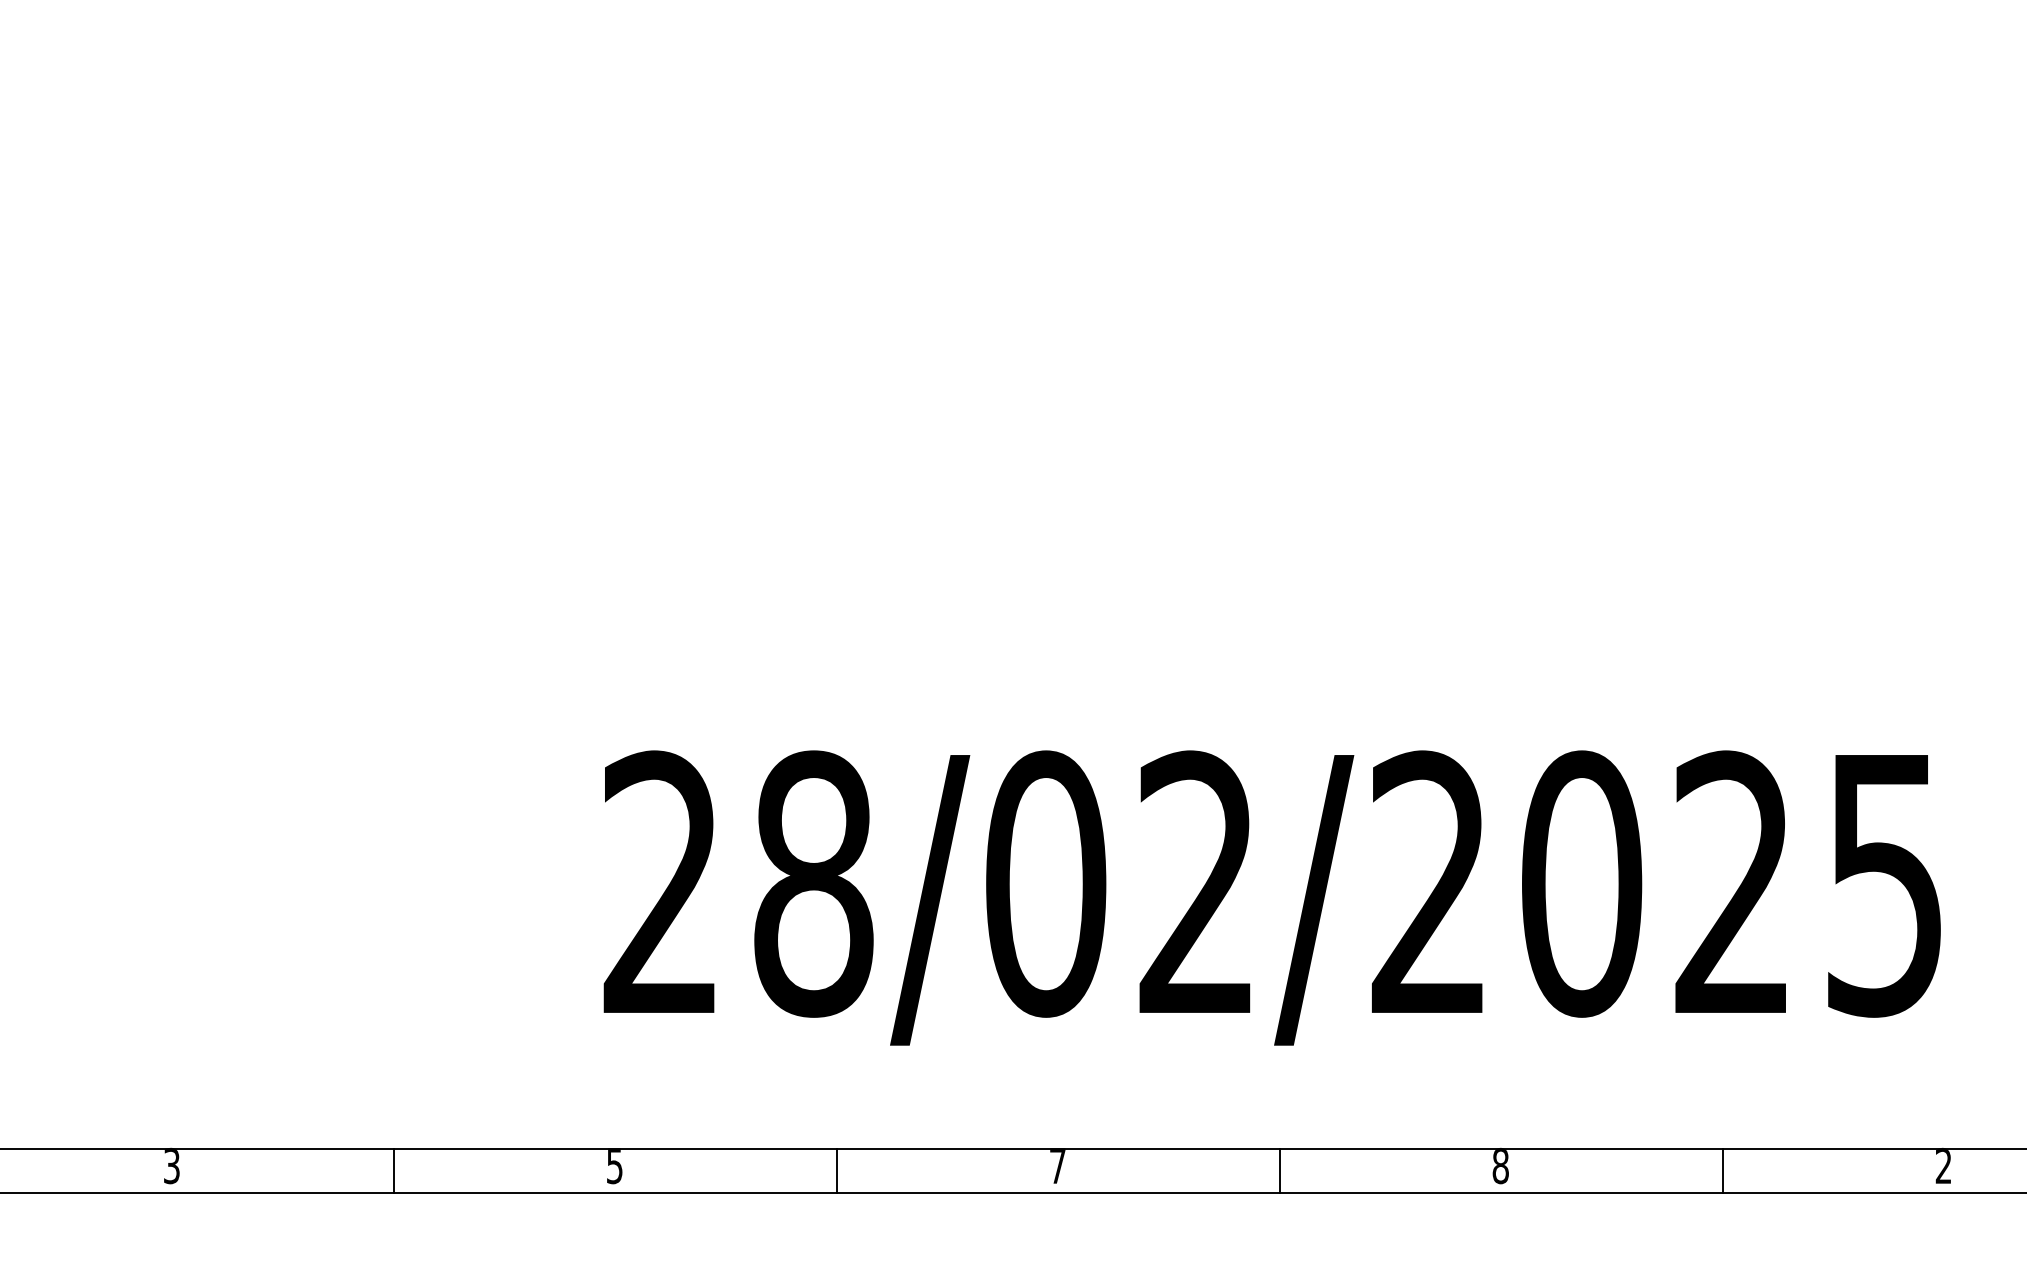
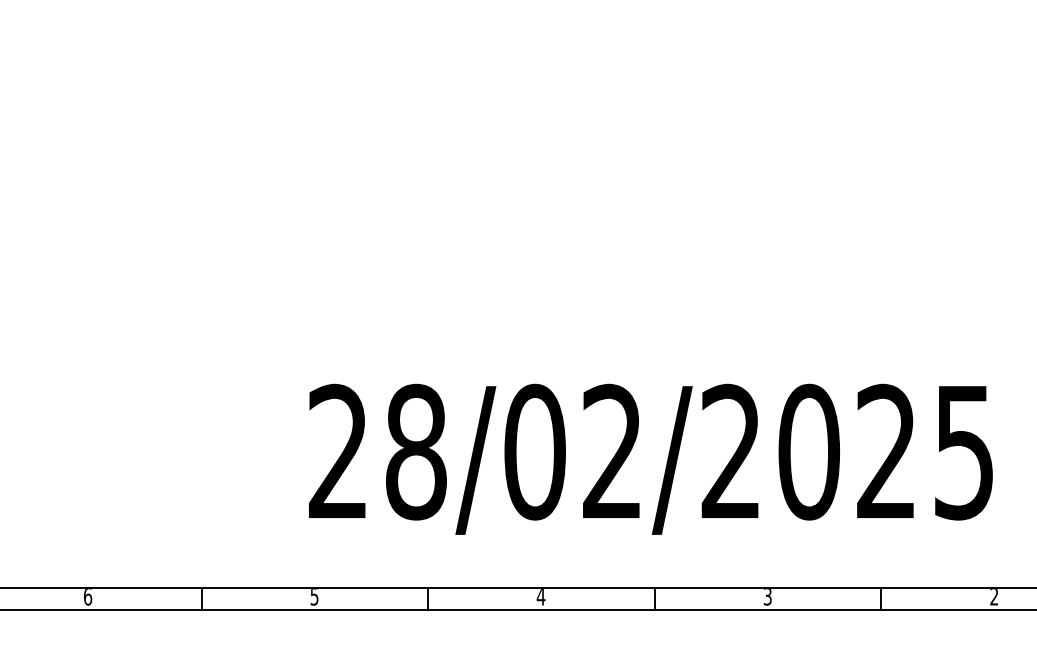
text: (172, 1168) -> (88, 597), 3 -> 6
text: (1056, 1168) -> (540, 597), 7 -> 4
text: (1500, 1168) -> (767, 597), 8 -> 3

